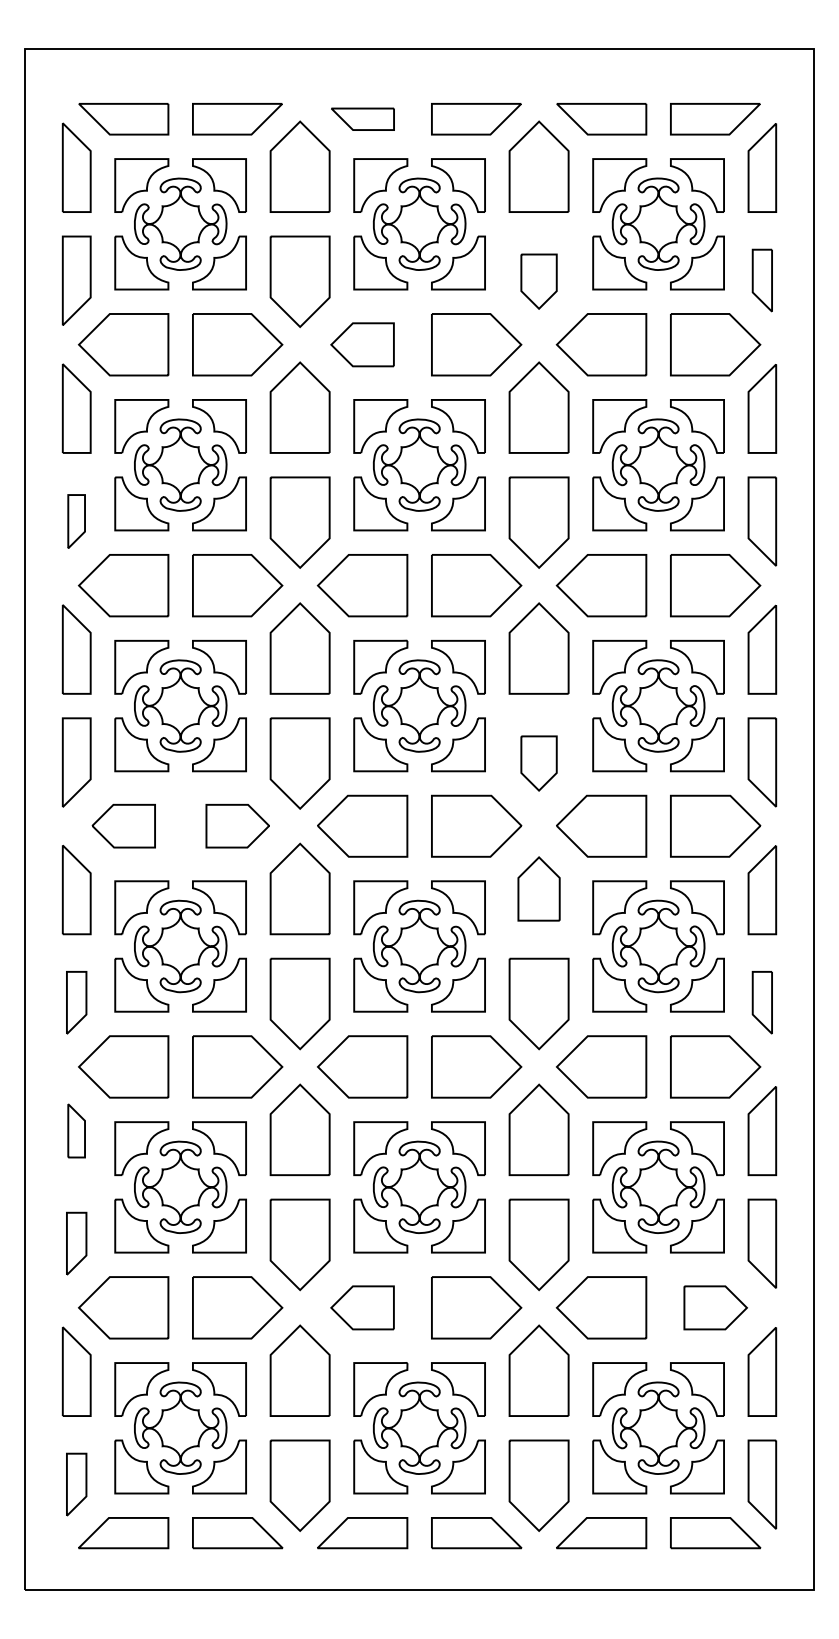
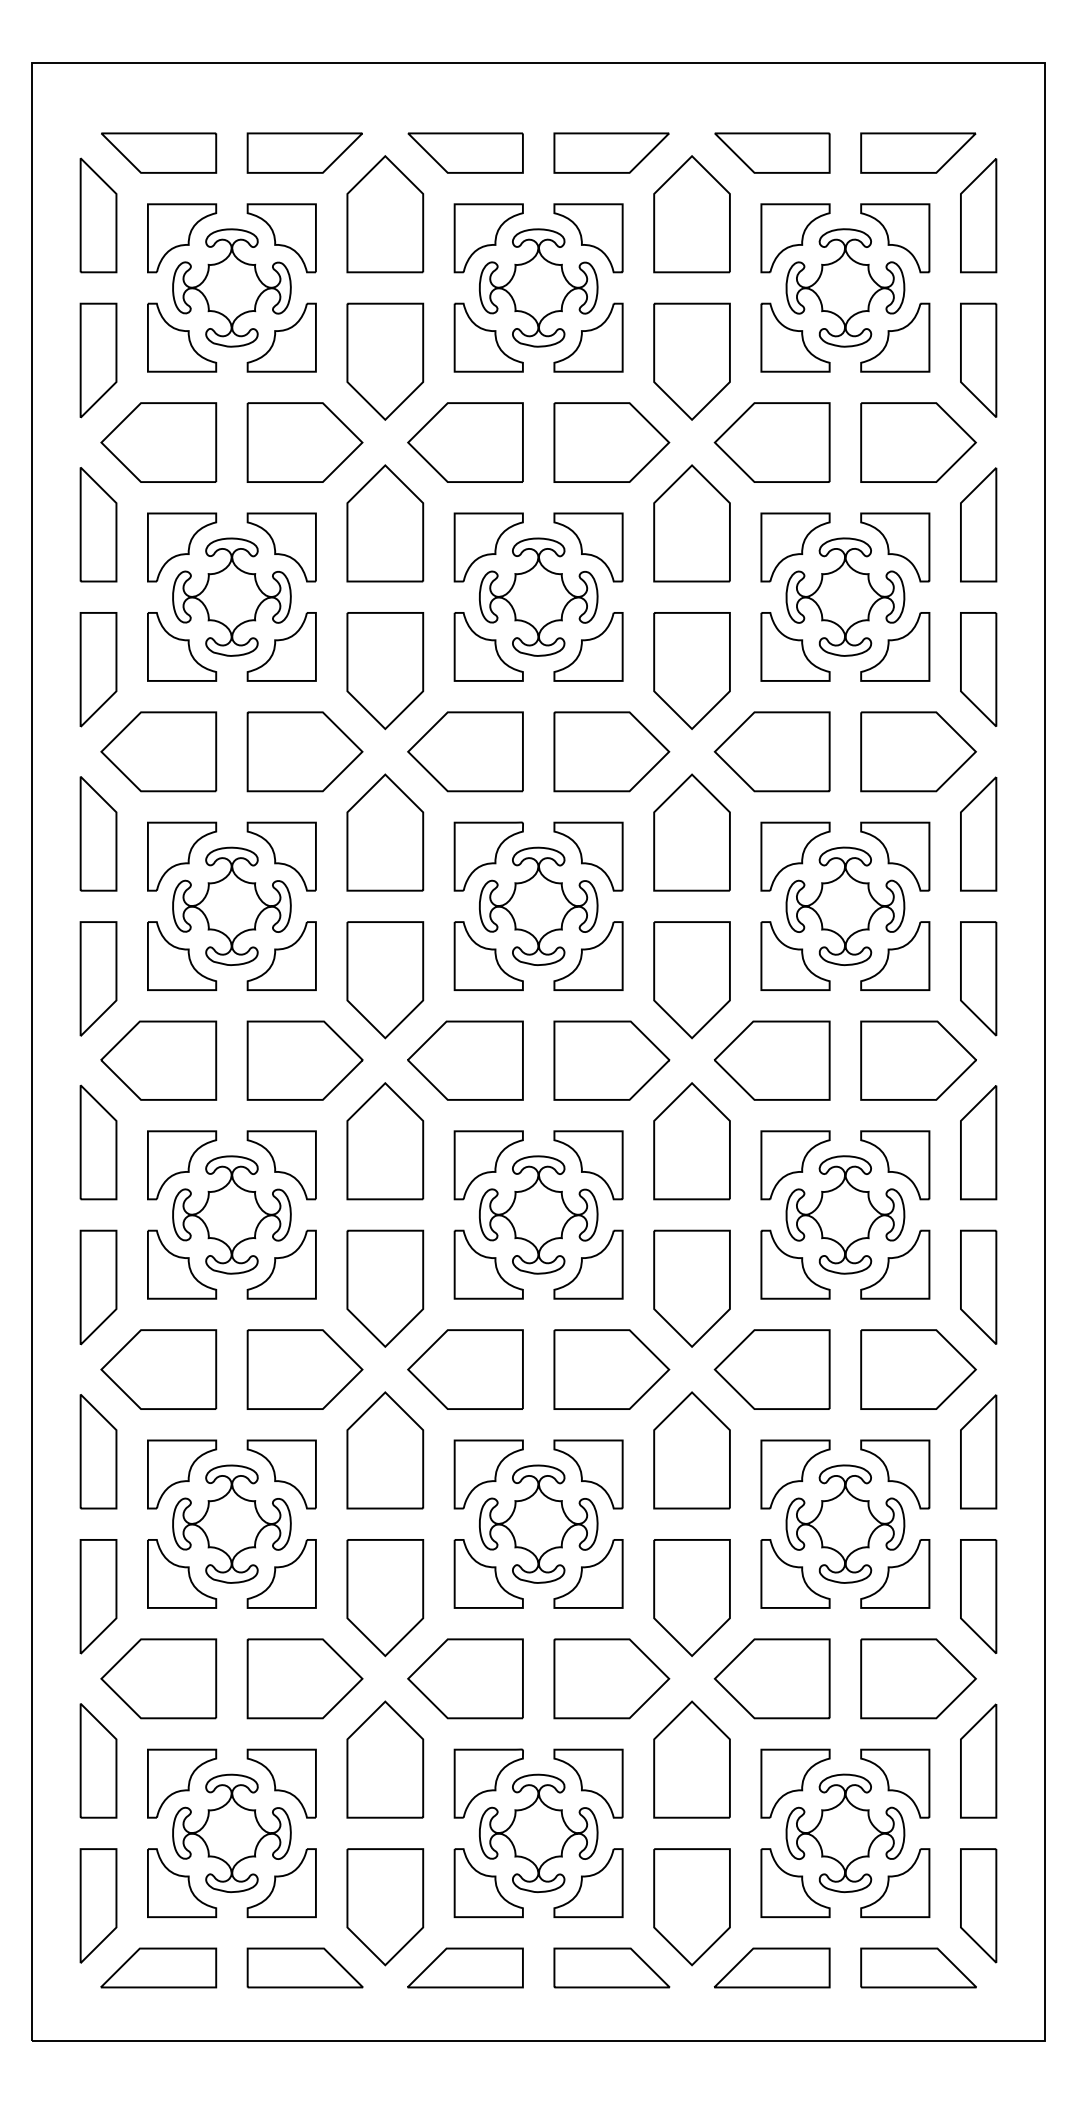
part: (362, 119) -> (465, 153), size x1.43
part: (762, 280) -> (978, 360), size x1.43
part: (538, 281) -> (691, 361), size x1.67
part: (362, 344) -> (465, 442), size x1.43
part: (76, 521) -> (98, 669), size x1.67
part: (538, 763) -> (691, 980), size x1.67
part: (123, 825) -> (158, 1059), size x1.43
part: (237, 825) -> (304, 1059), size x1.43
part: (538, 888) -> (691, 1140), size x1.43
part: (76, 1002) -> (98, 1286), size x1.43
part: (762, 1002) -> (978, 1286), size x1.43
part: (76, 1130) -> (98, 1451), size x1.67
part: (76, 1243) -> (98, 1596), size x1.43
part: (362, 1307) -> (465, 1678), size x1.43
part: (715, 1307) -> (918, 1678), size x1.43
part: (76, 1484) -> (98, 1905), size x1.43

